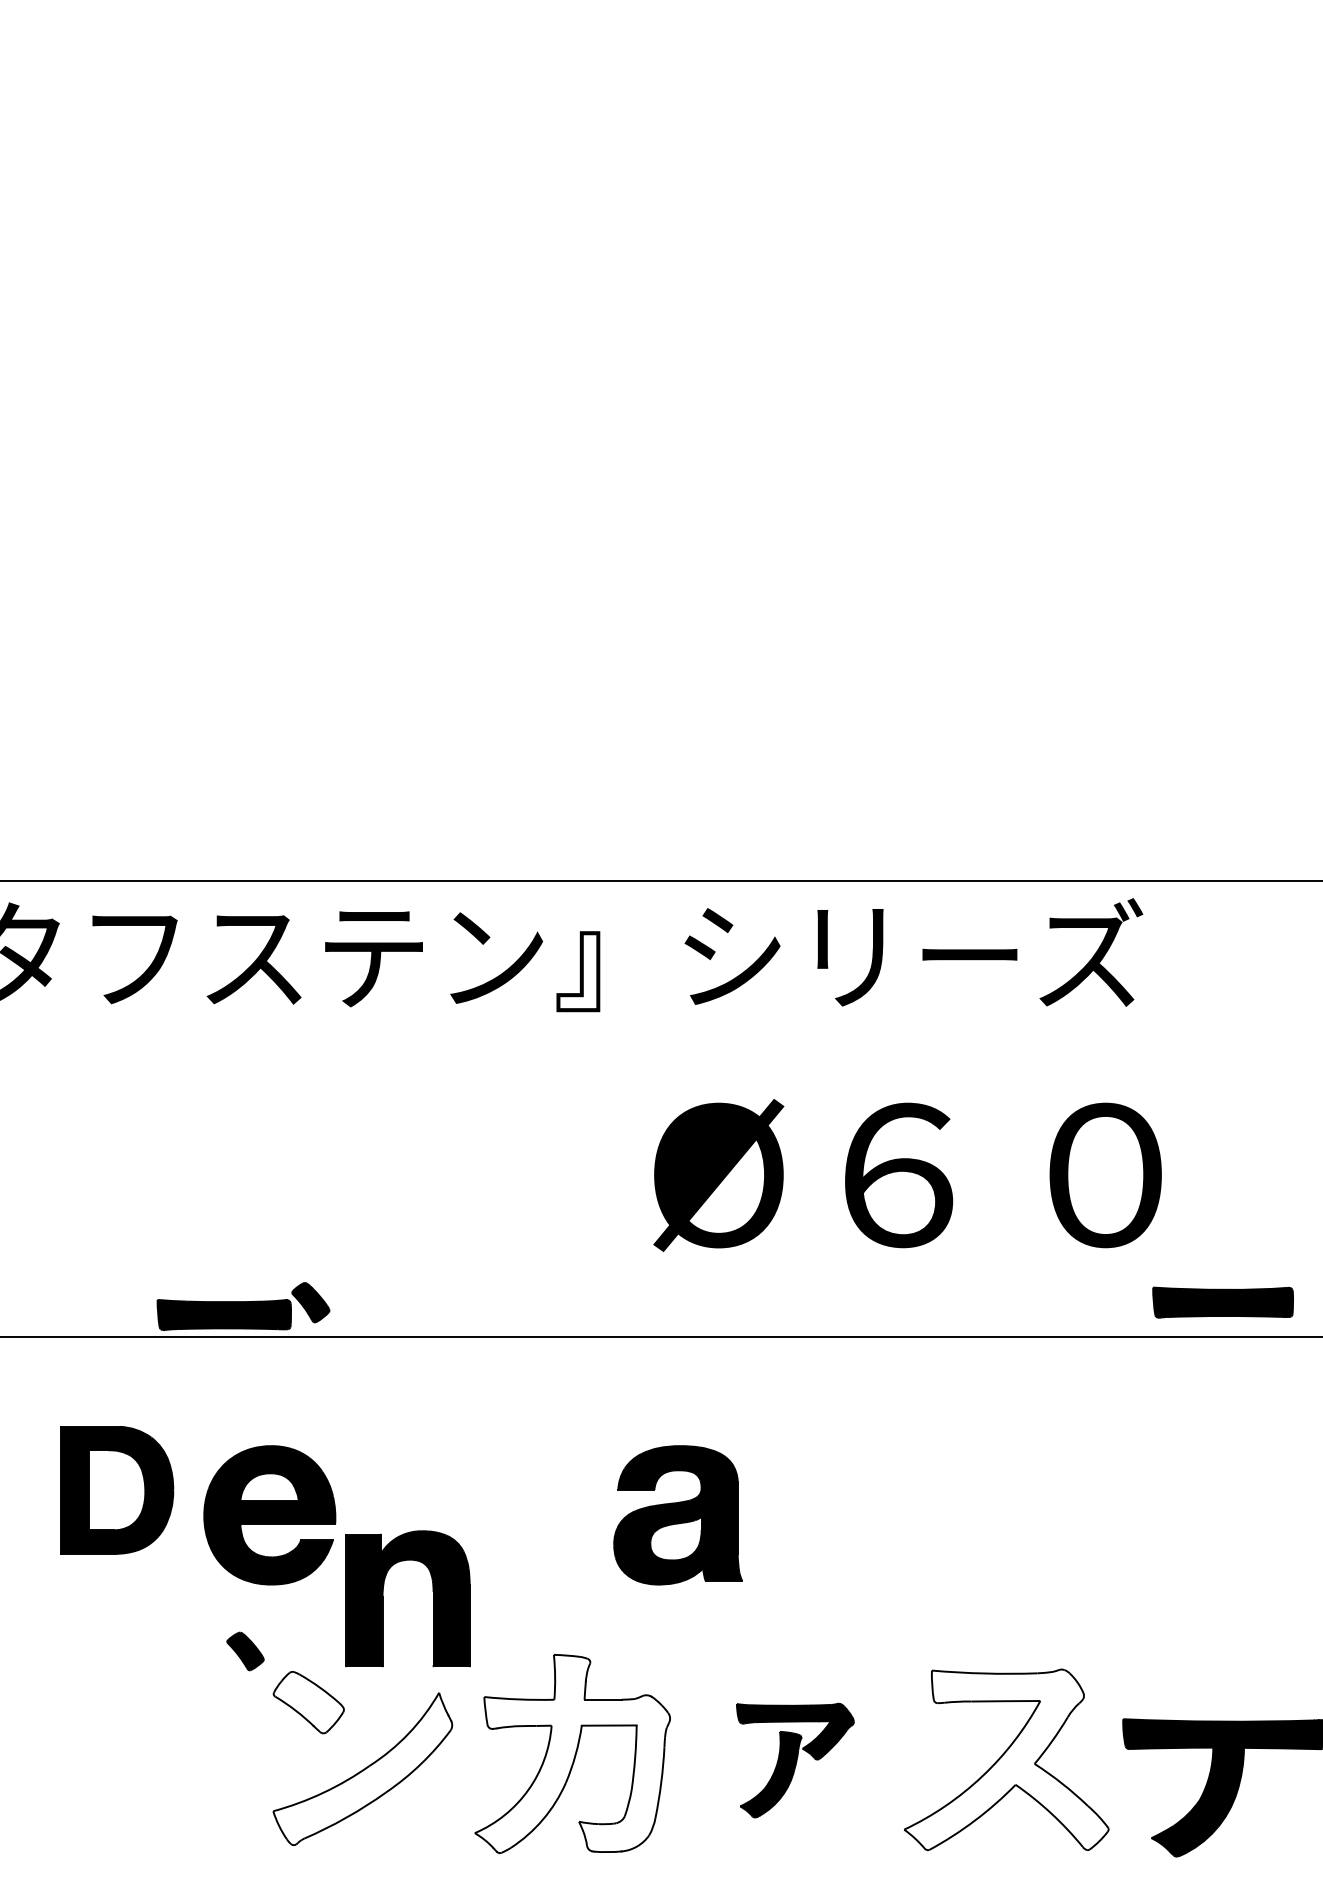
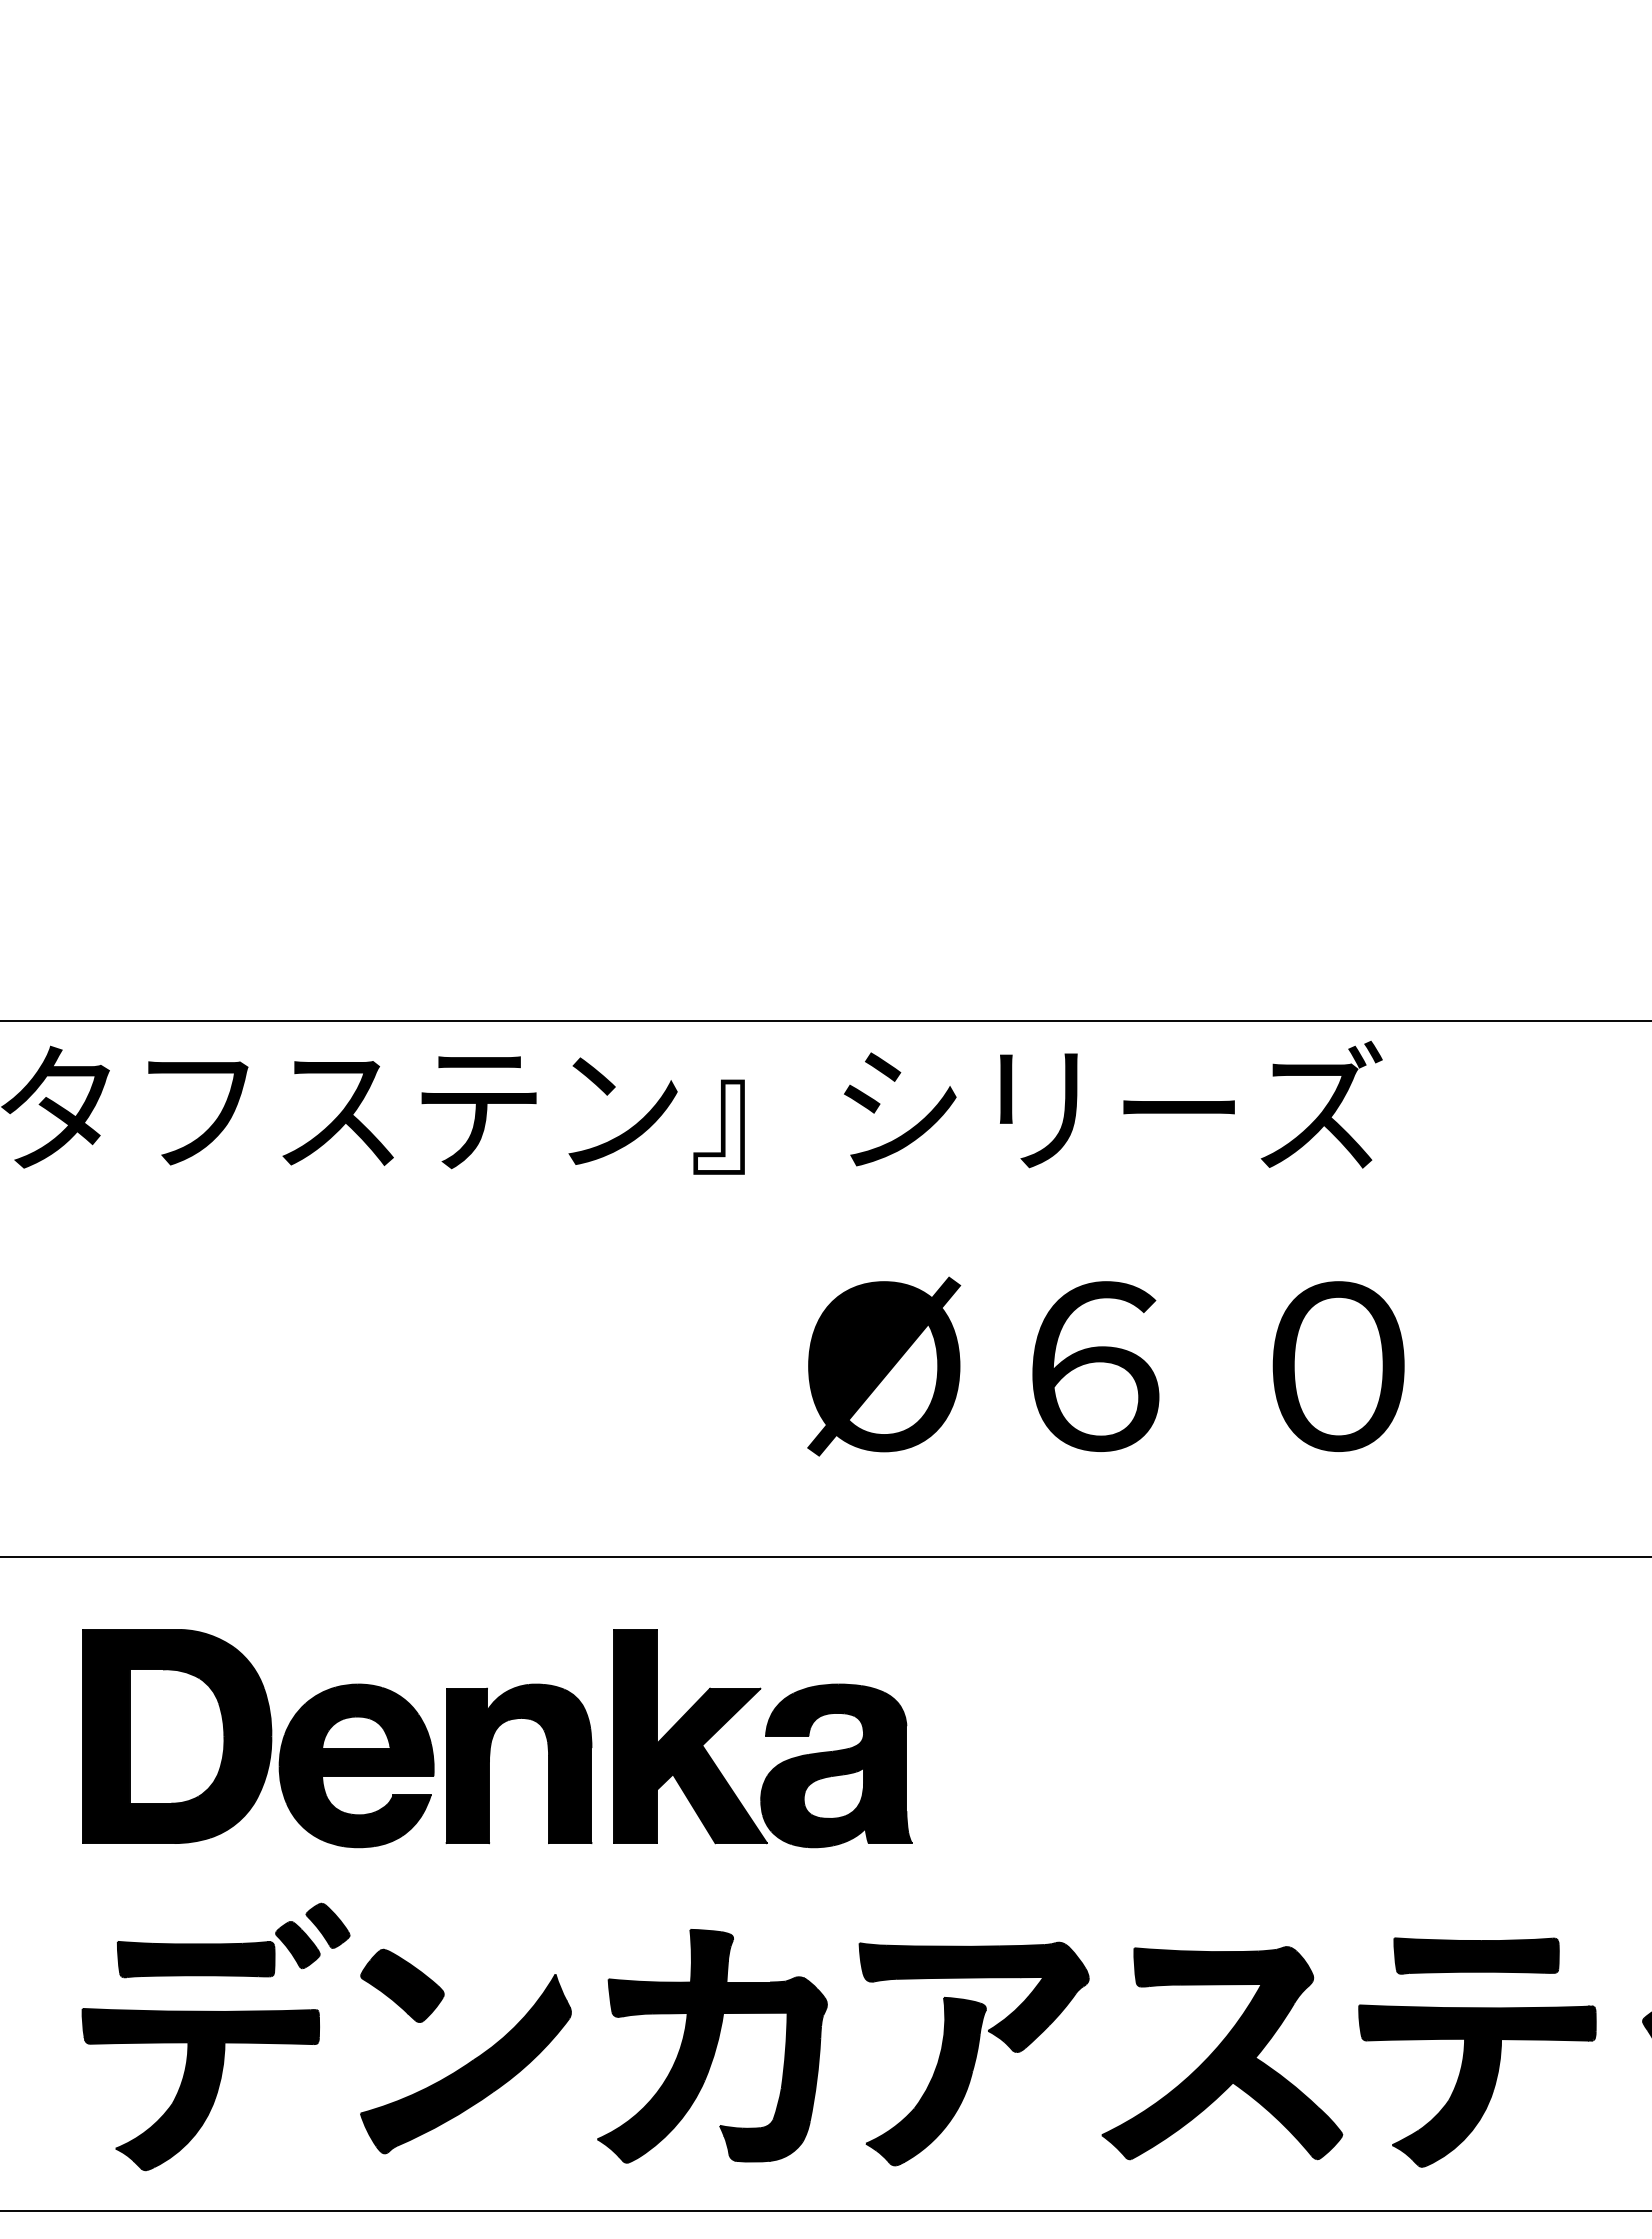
part: (1223, 1302) -> (1476, 1955), moved
part: (243, 1306) -> (218, 1949), moved
part: (117, 1490) -> (177, 1736), size x1.43
part: (553, 1490) -> (690, 1736), added
part: (383, 1592) -> (490, 1756), moved
fill: (308, 1702) -> (402, 1985), added
fill: (571, 1753) -> (711, 2045), added
part: (794, 1760) -> (973, 2053), size x1.67
fill: (1005, 1760) -> (1221, 2053), added
fill: (362, 1768) -> (465, 2063), added
part: (136, 1790) -> (200, 2089), added

